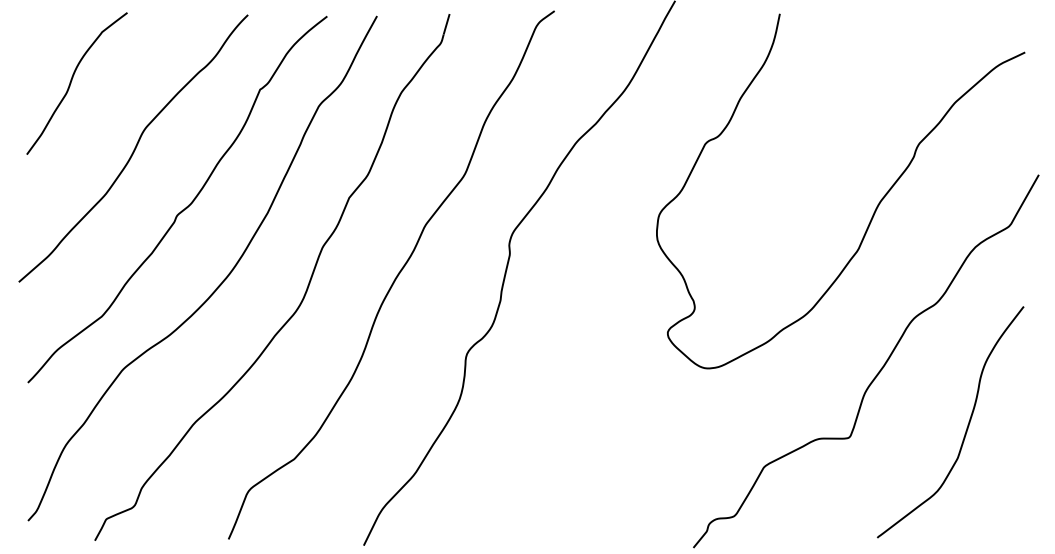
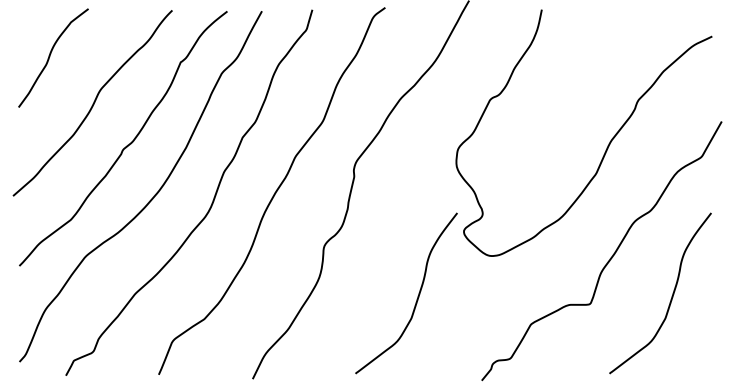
curve: (600, 426) -> (417, 296), added

